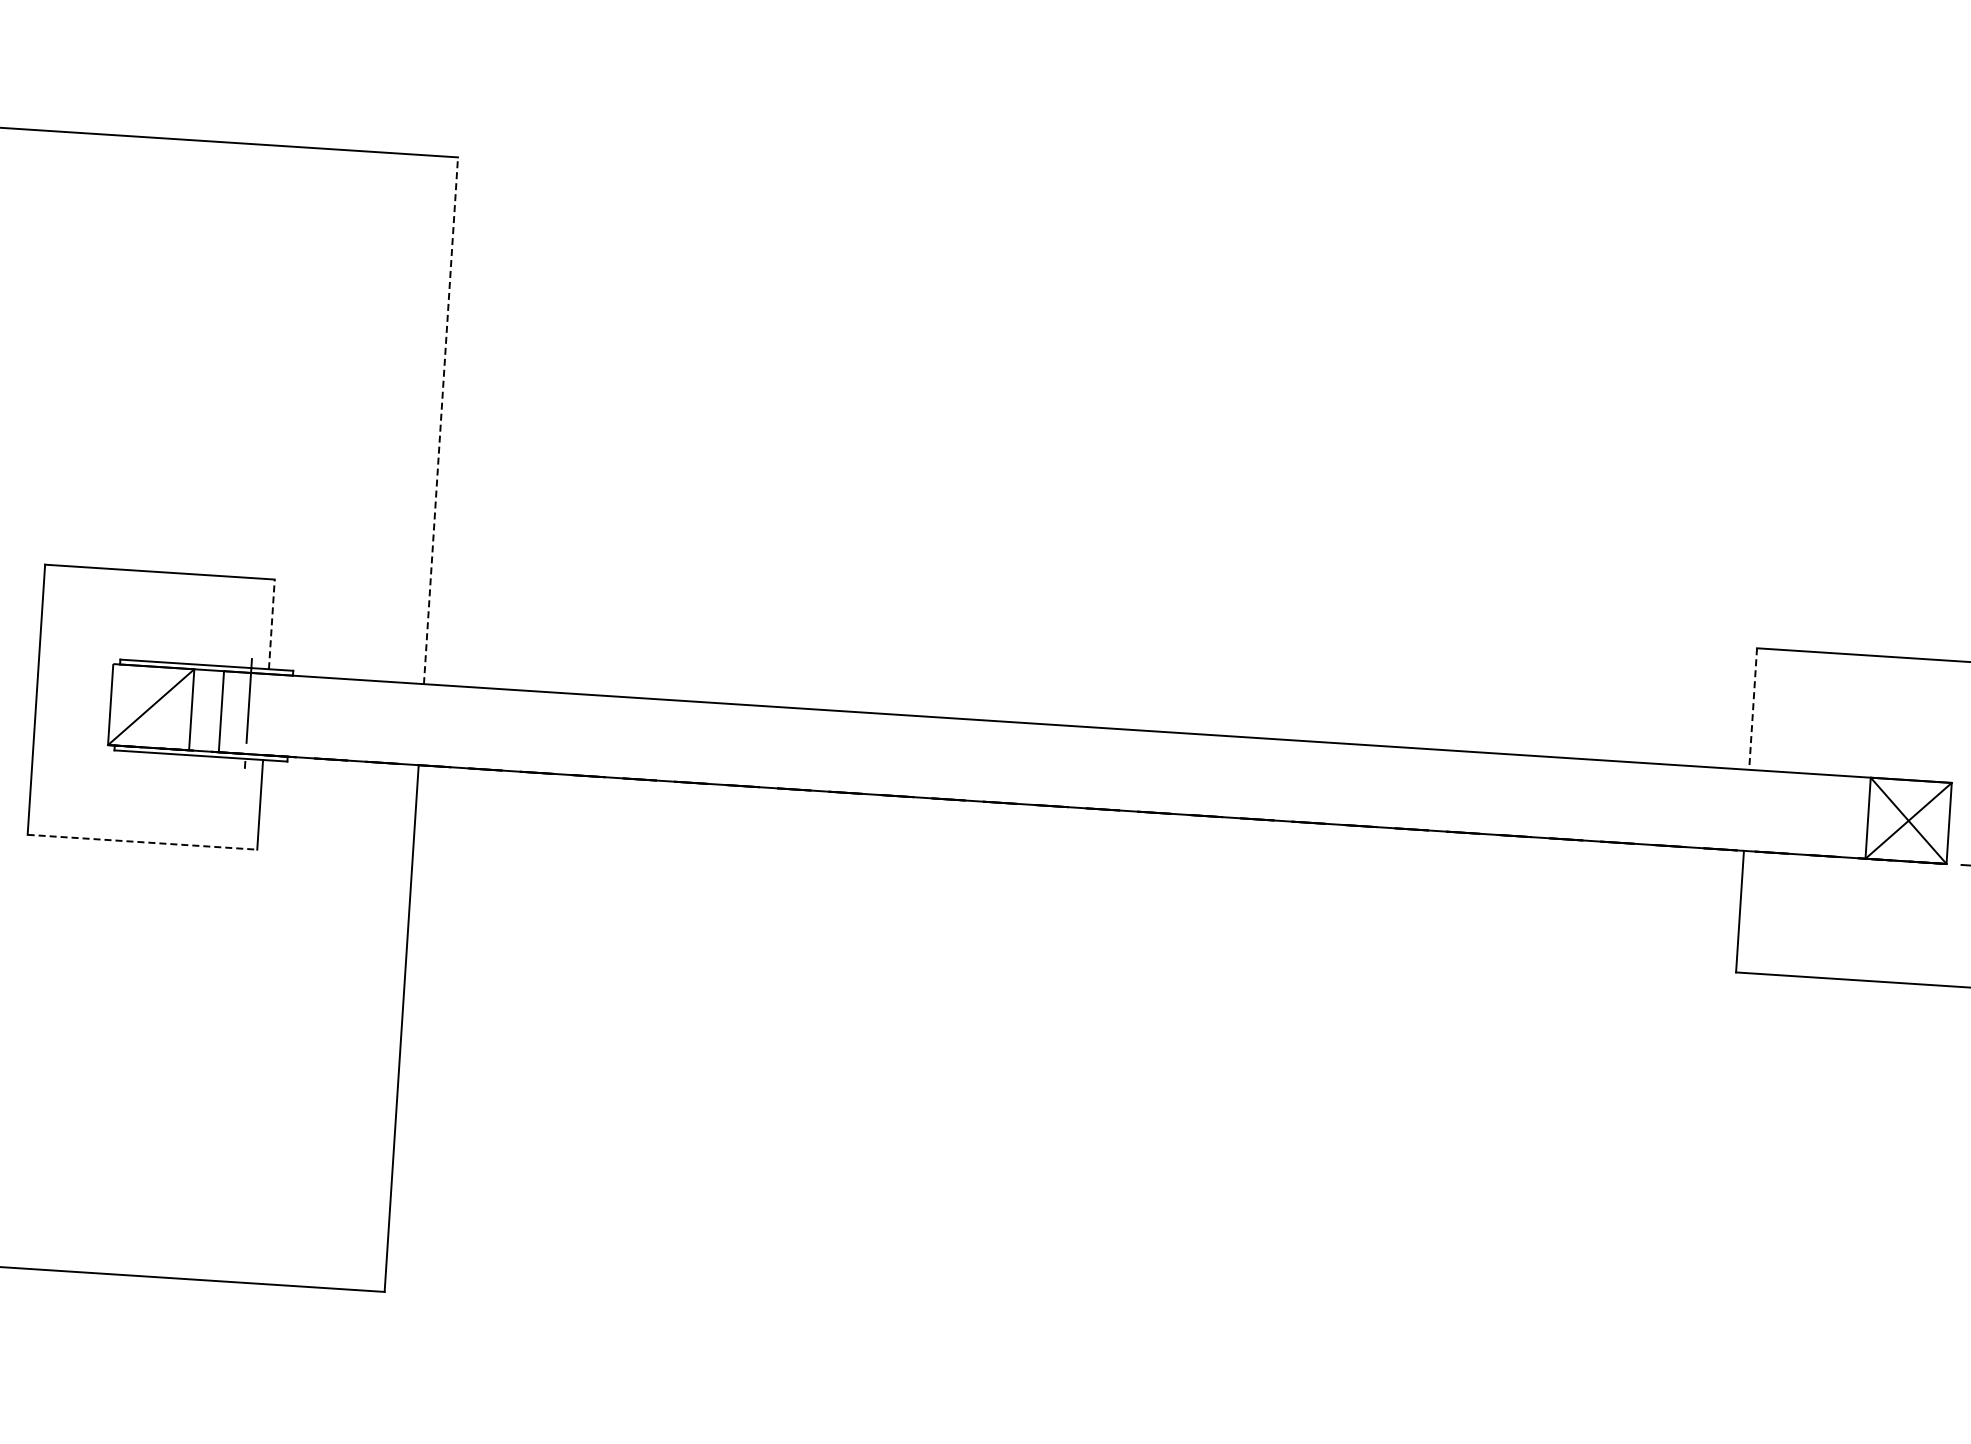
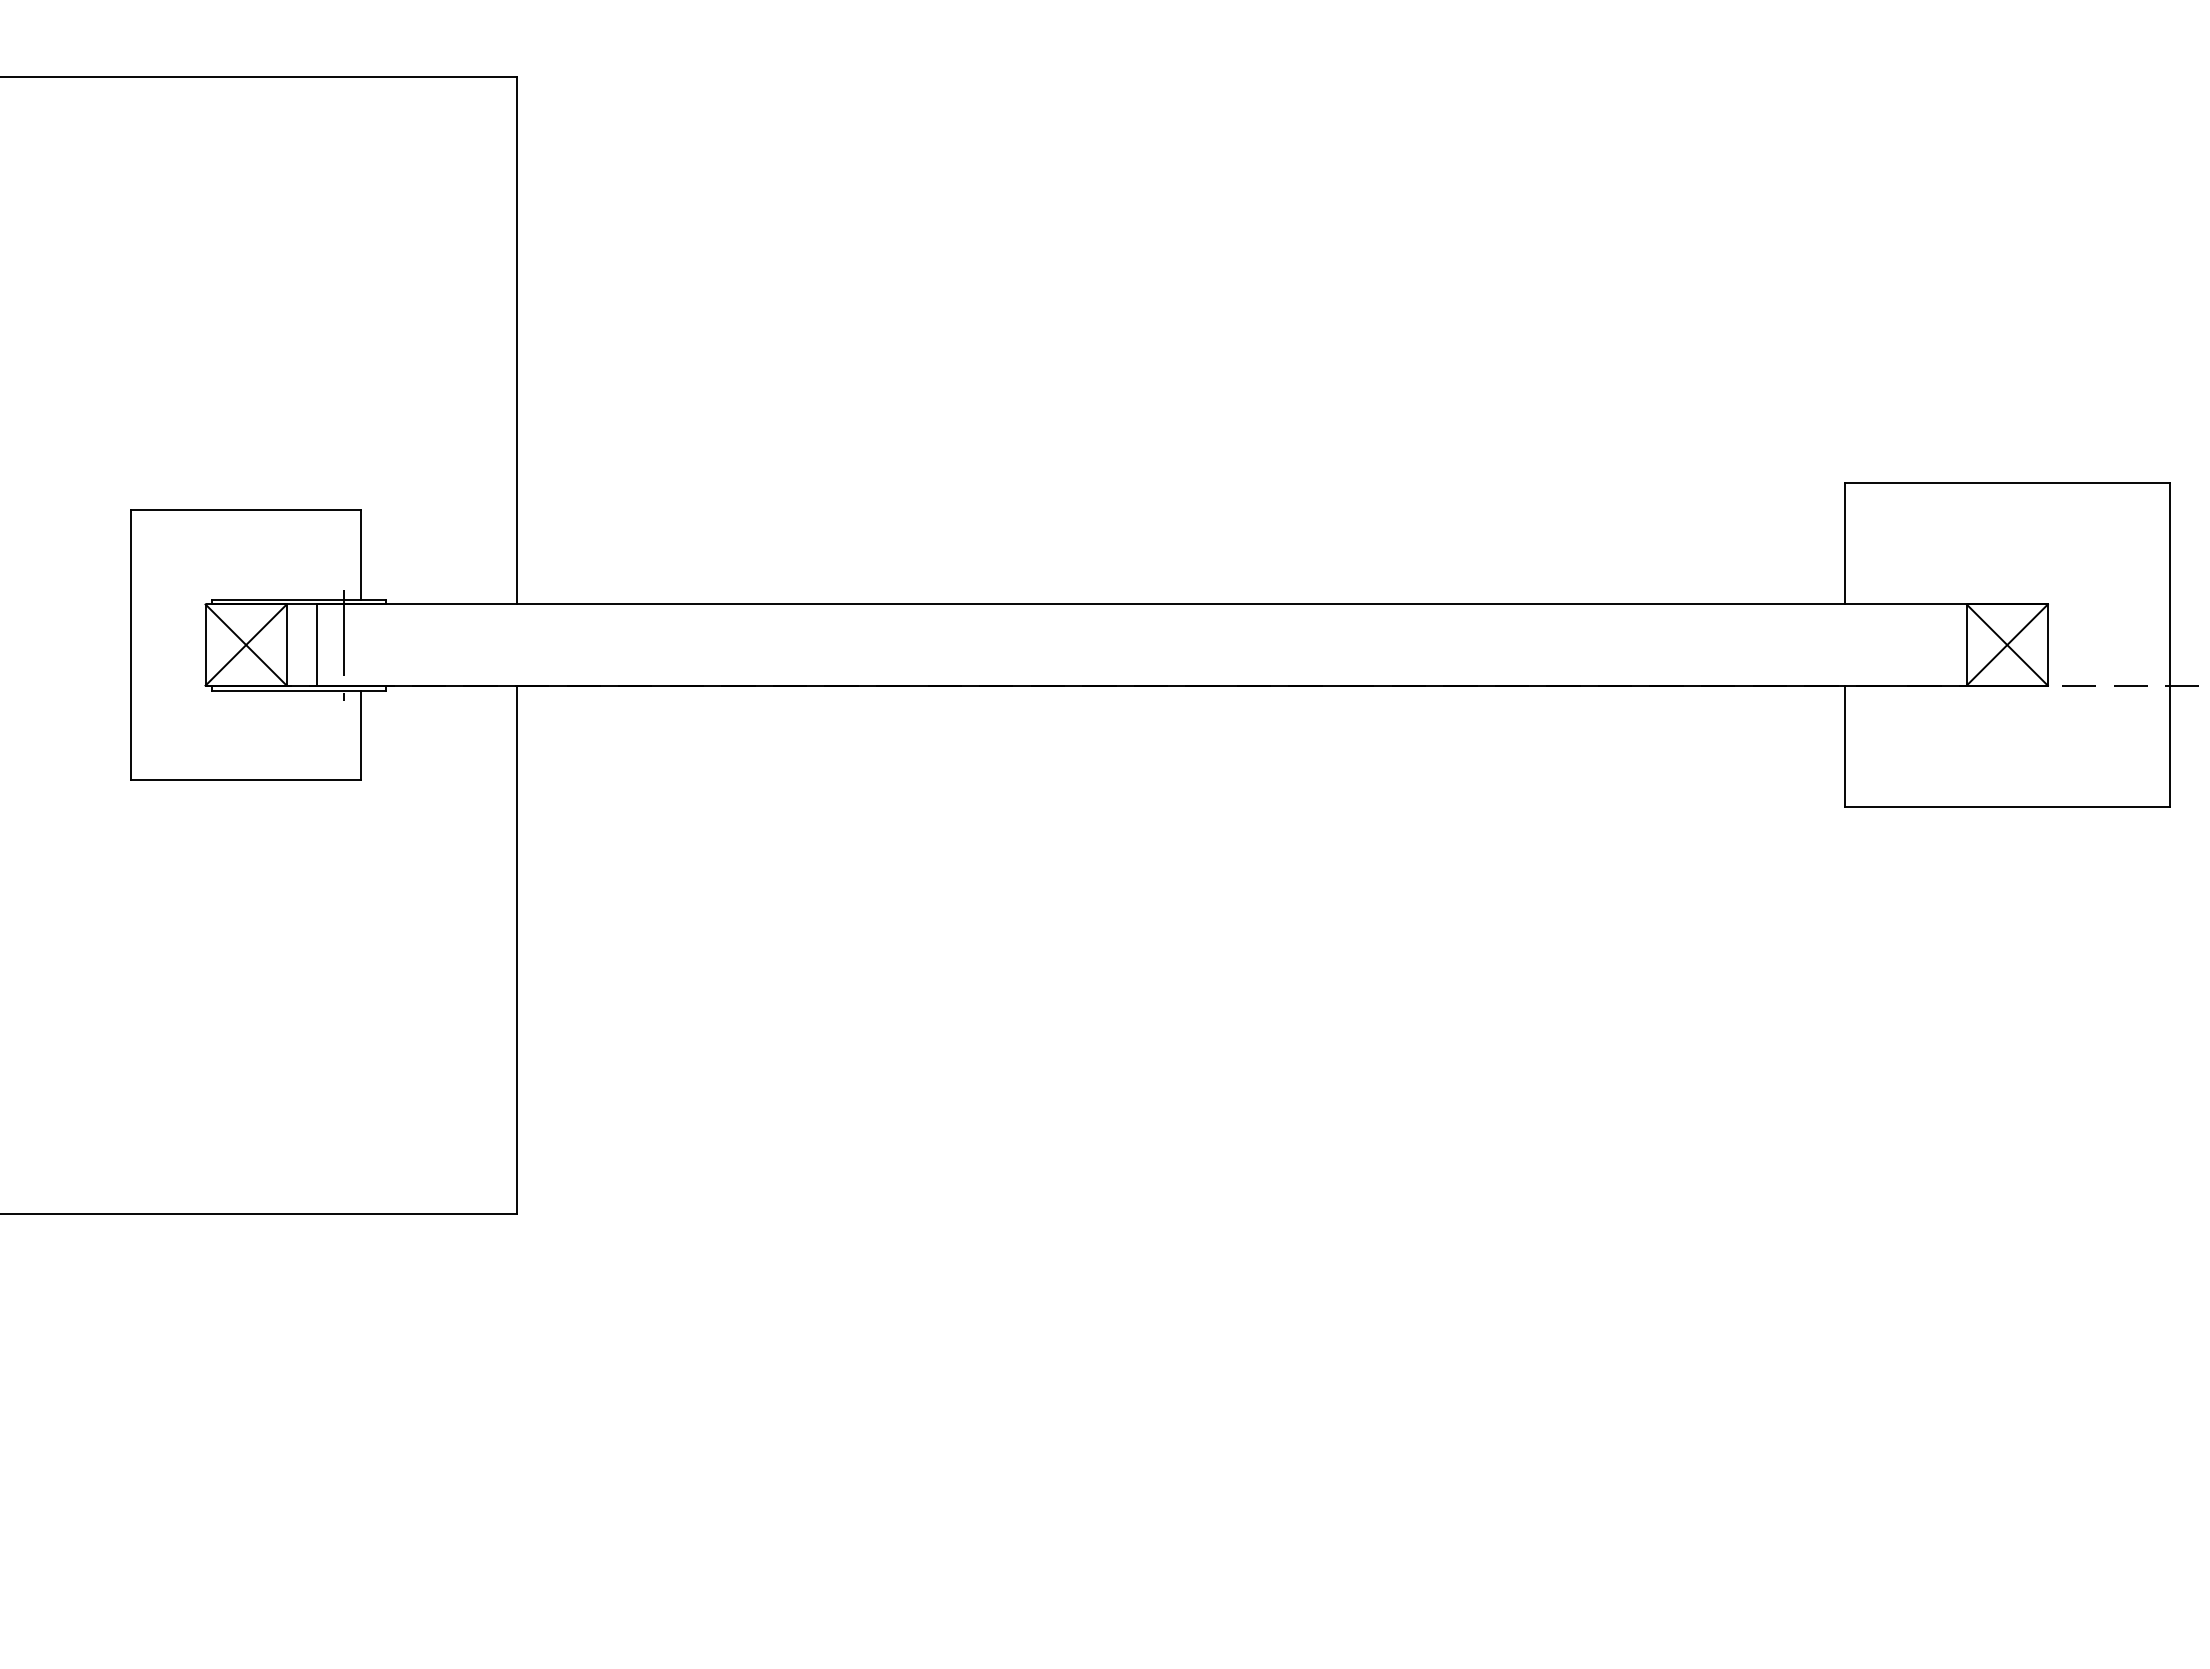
line: (440, 420) -> (516, 340), dashed -> solid
line: (272, 624) -> (361, 554), dashed -> solid
line: (150, 706) -> (245, 644), added
line: (1752, 708) -> (1844, 543), dashed -> solid
line: (142, 842) -> (246, 780), dashed -> solid

